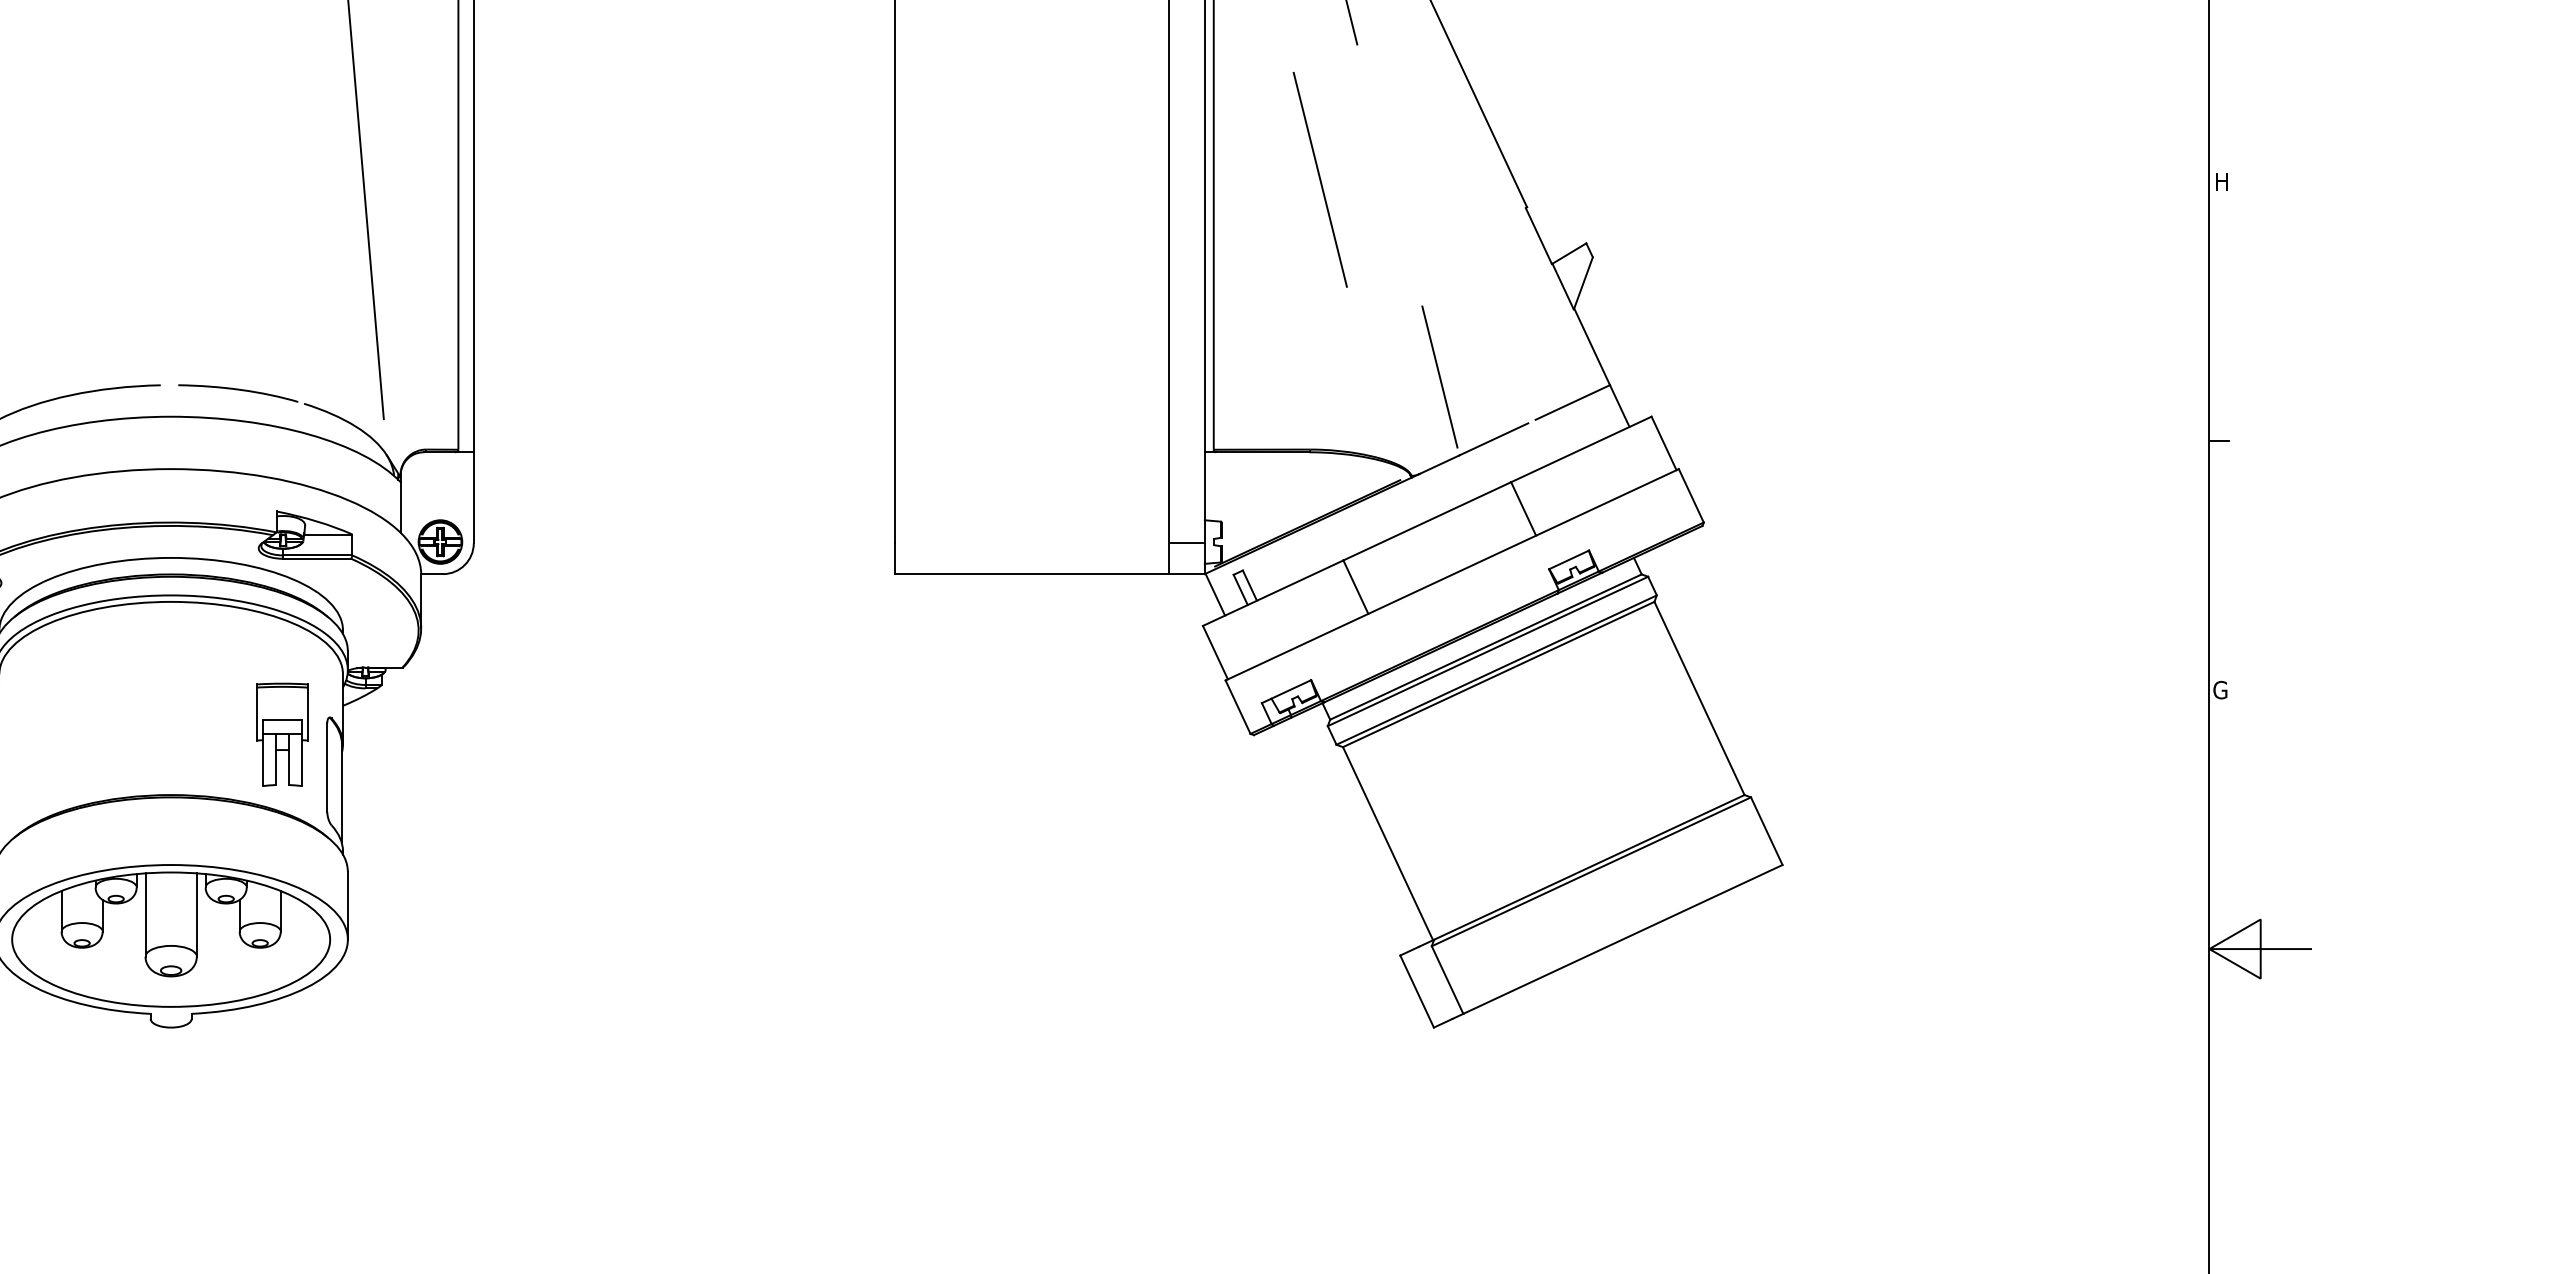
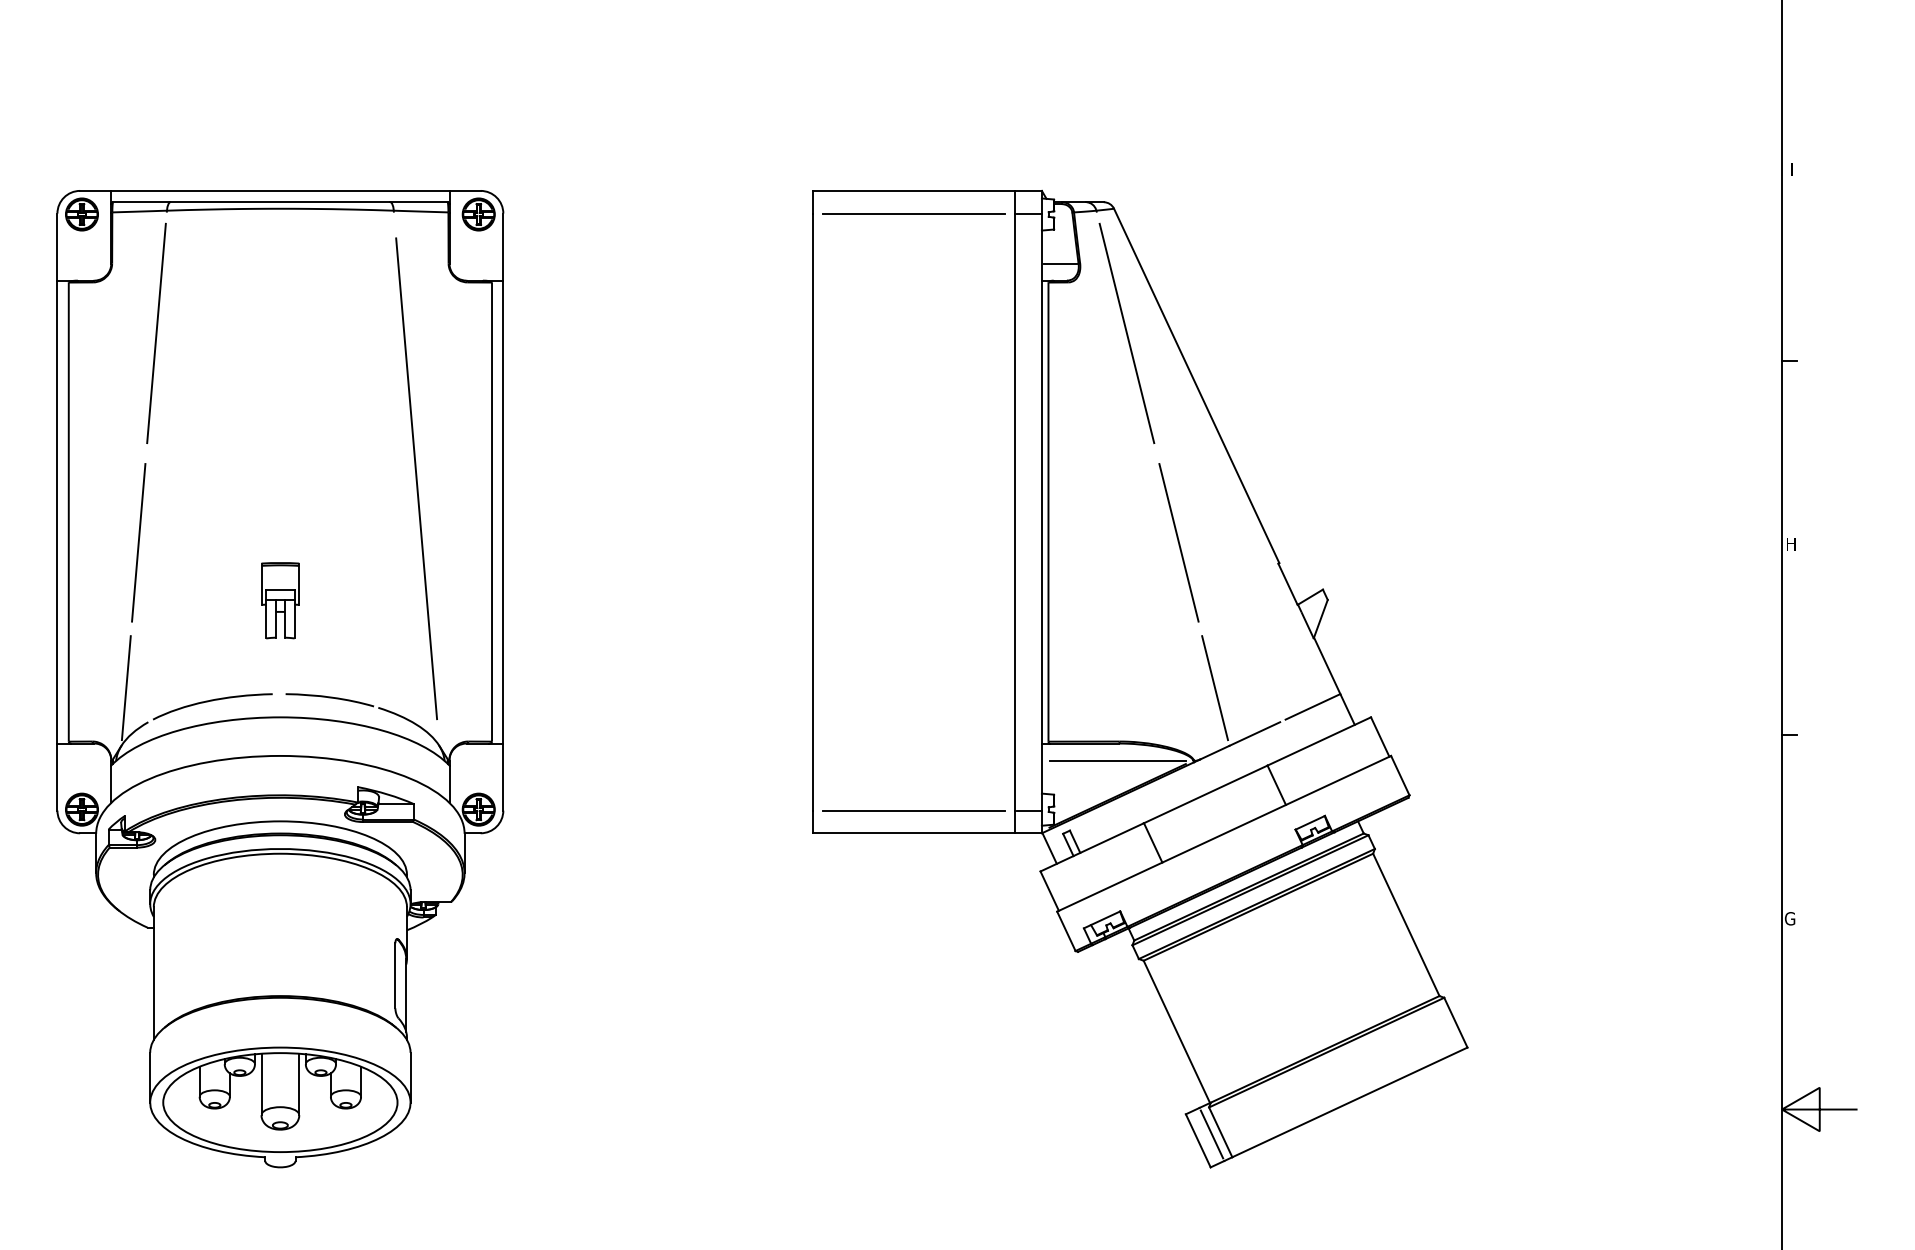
line: (1319, 179) -> (1178, 542), moved
line: (1307, 475) -> (1117, 760), added
line: (1031, 543) -> (914, 810), added
part: (282, 734) -> (280, 600), moved
line: (1435, 982) -> (1211, 1134), added

